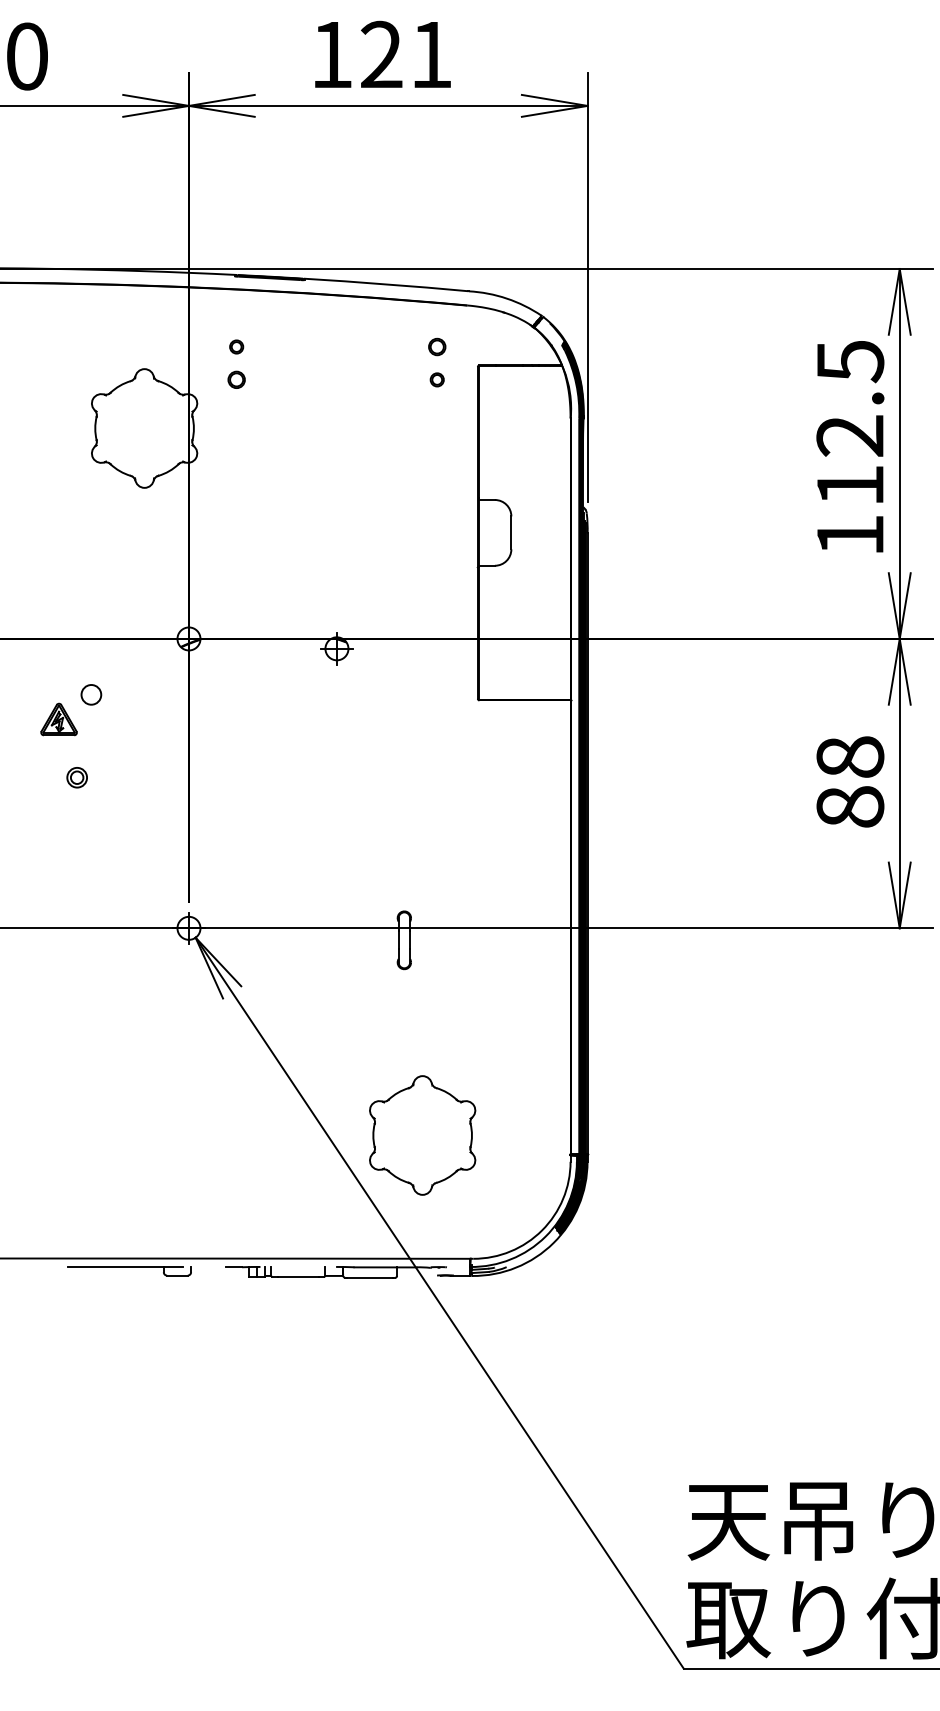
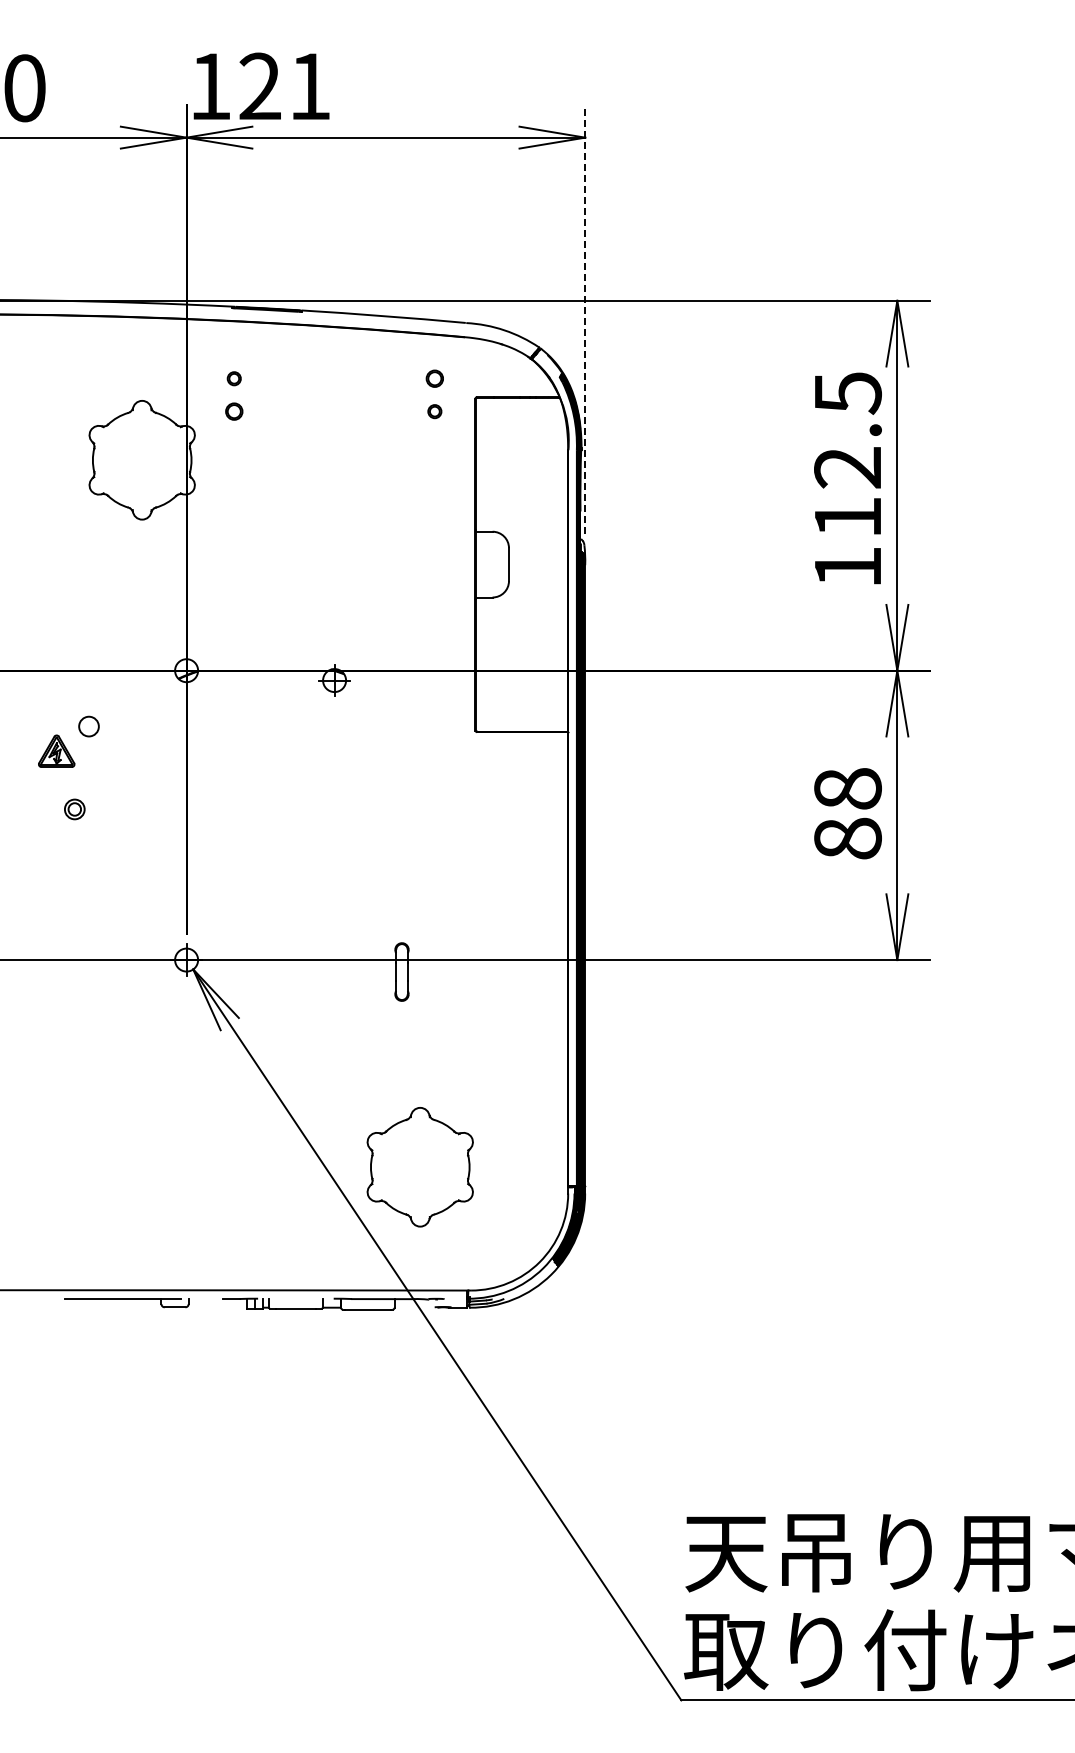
text: (382, 53) -> (261, 85), moved
line: (587, 287) -> (585, 319), solid -> dashed

